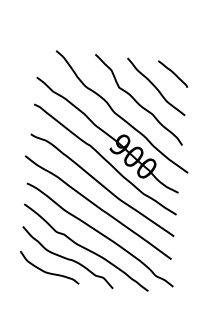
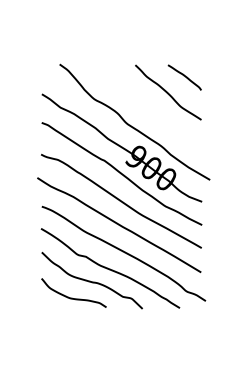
curve: (136, 101) -> (149, 109), removed

